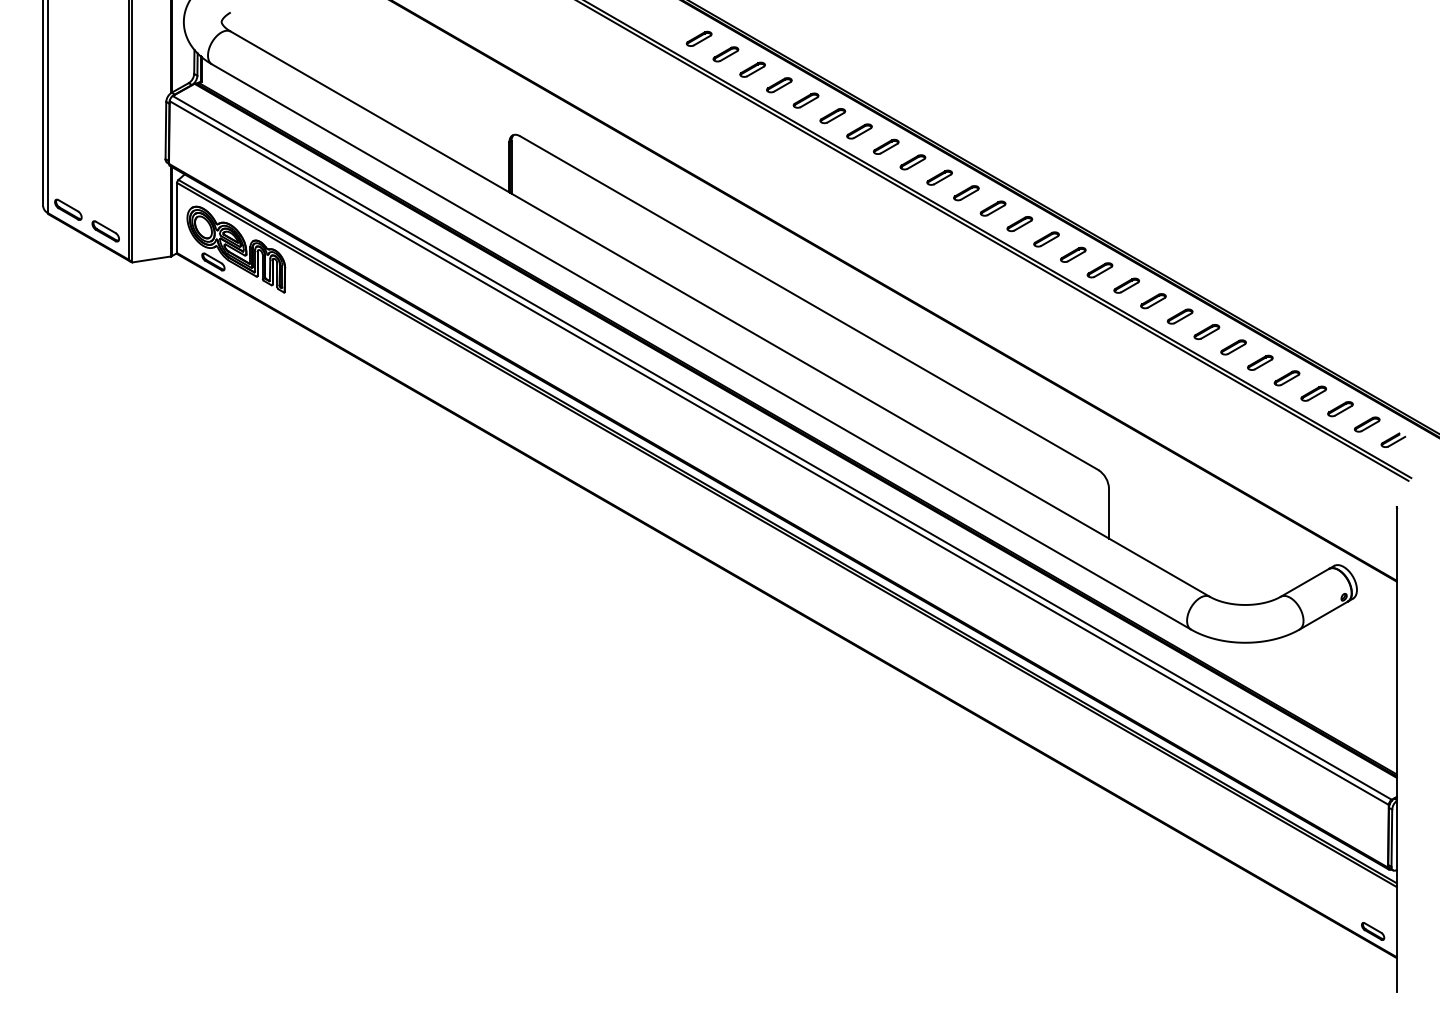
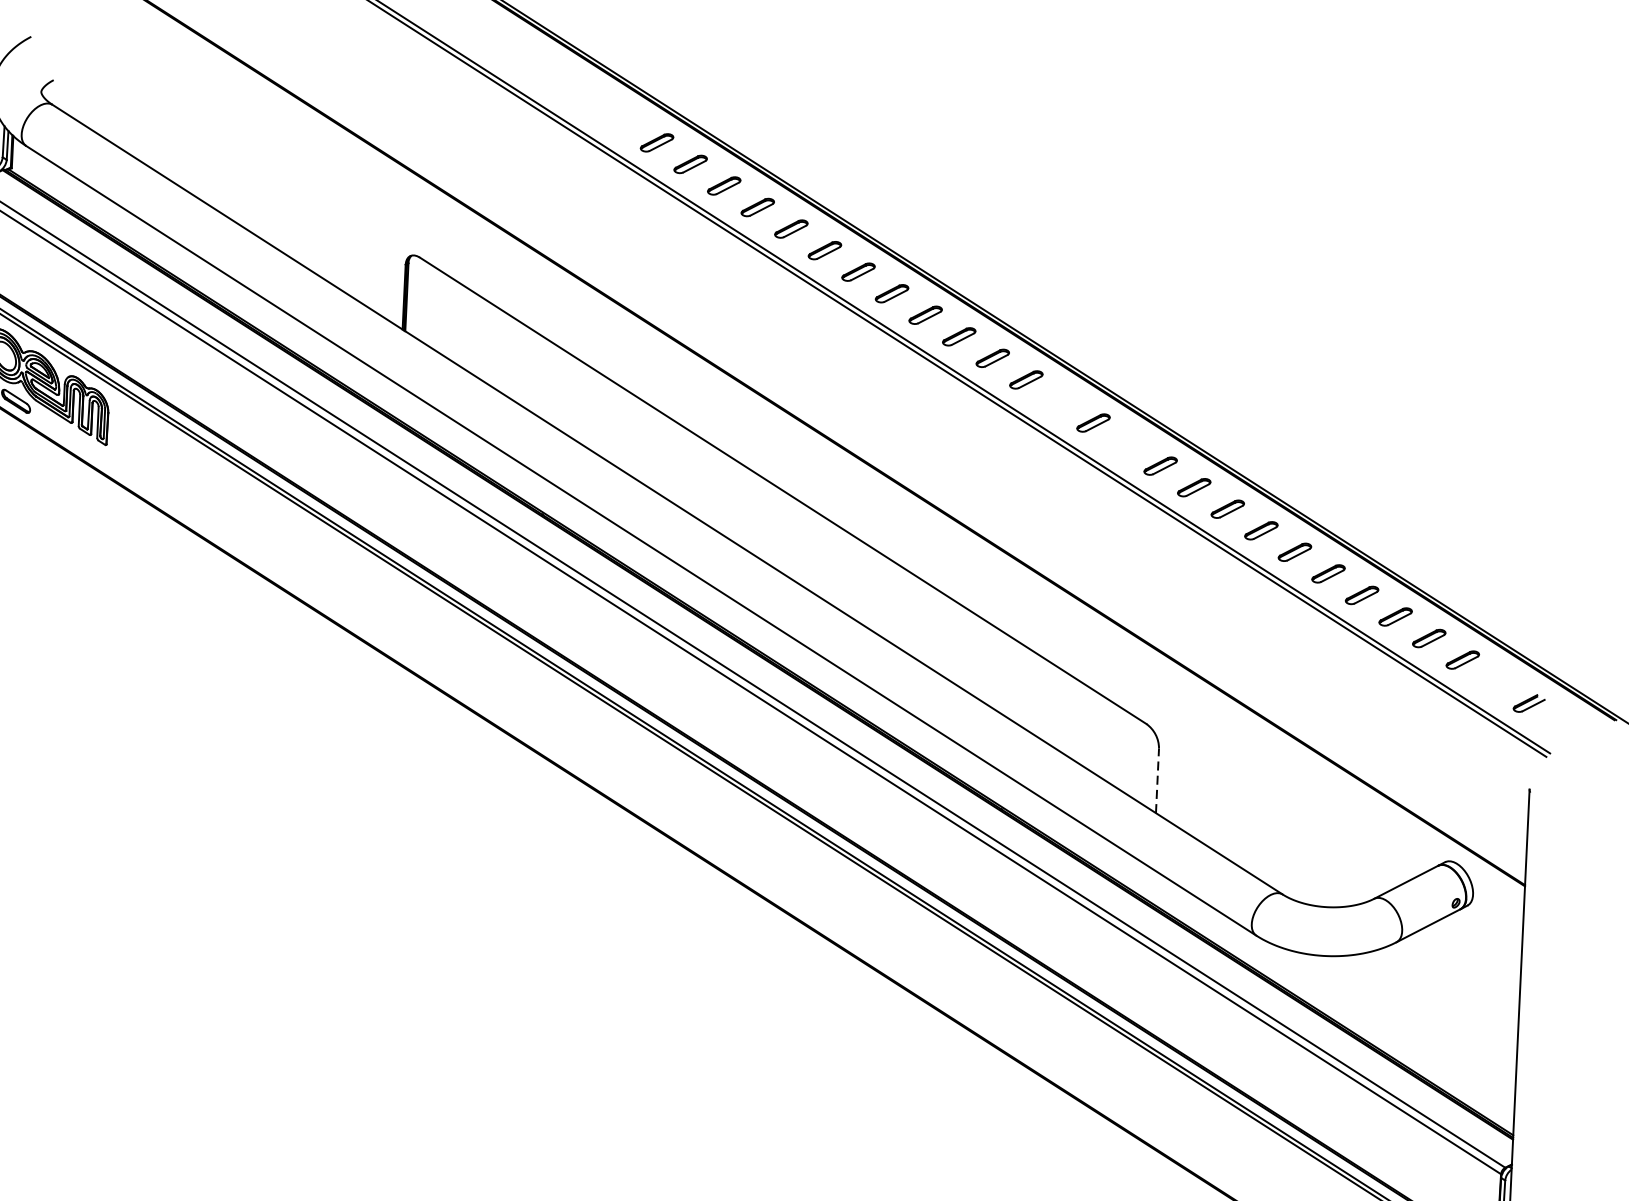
part: (1019, 224) -> (1059, 402), removed
part: (1073, 254) -> (1127, 444), removed
part: (1366, 424) -> (1495, 681), removed
line: (1109, 513) -> (1158, 780), solid -> dashed

